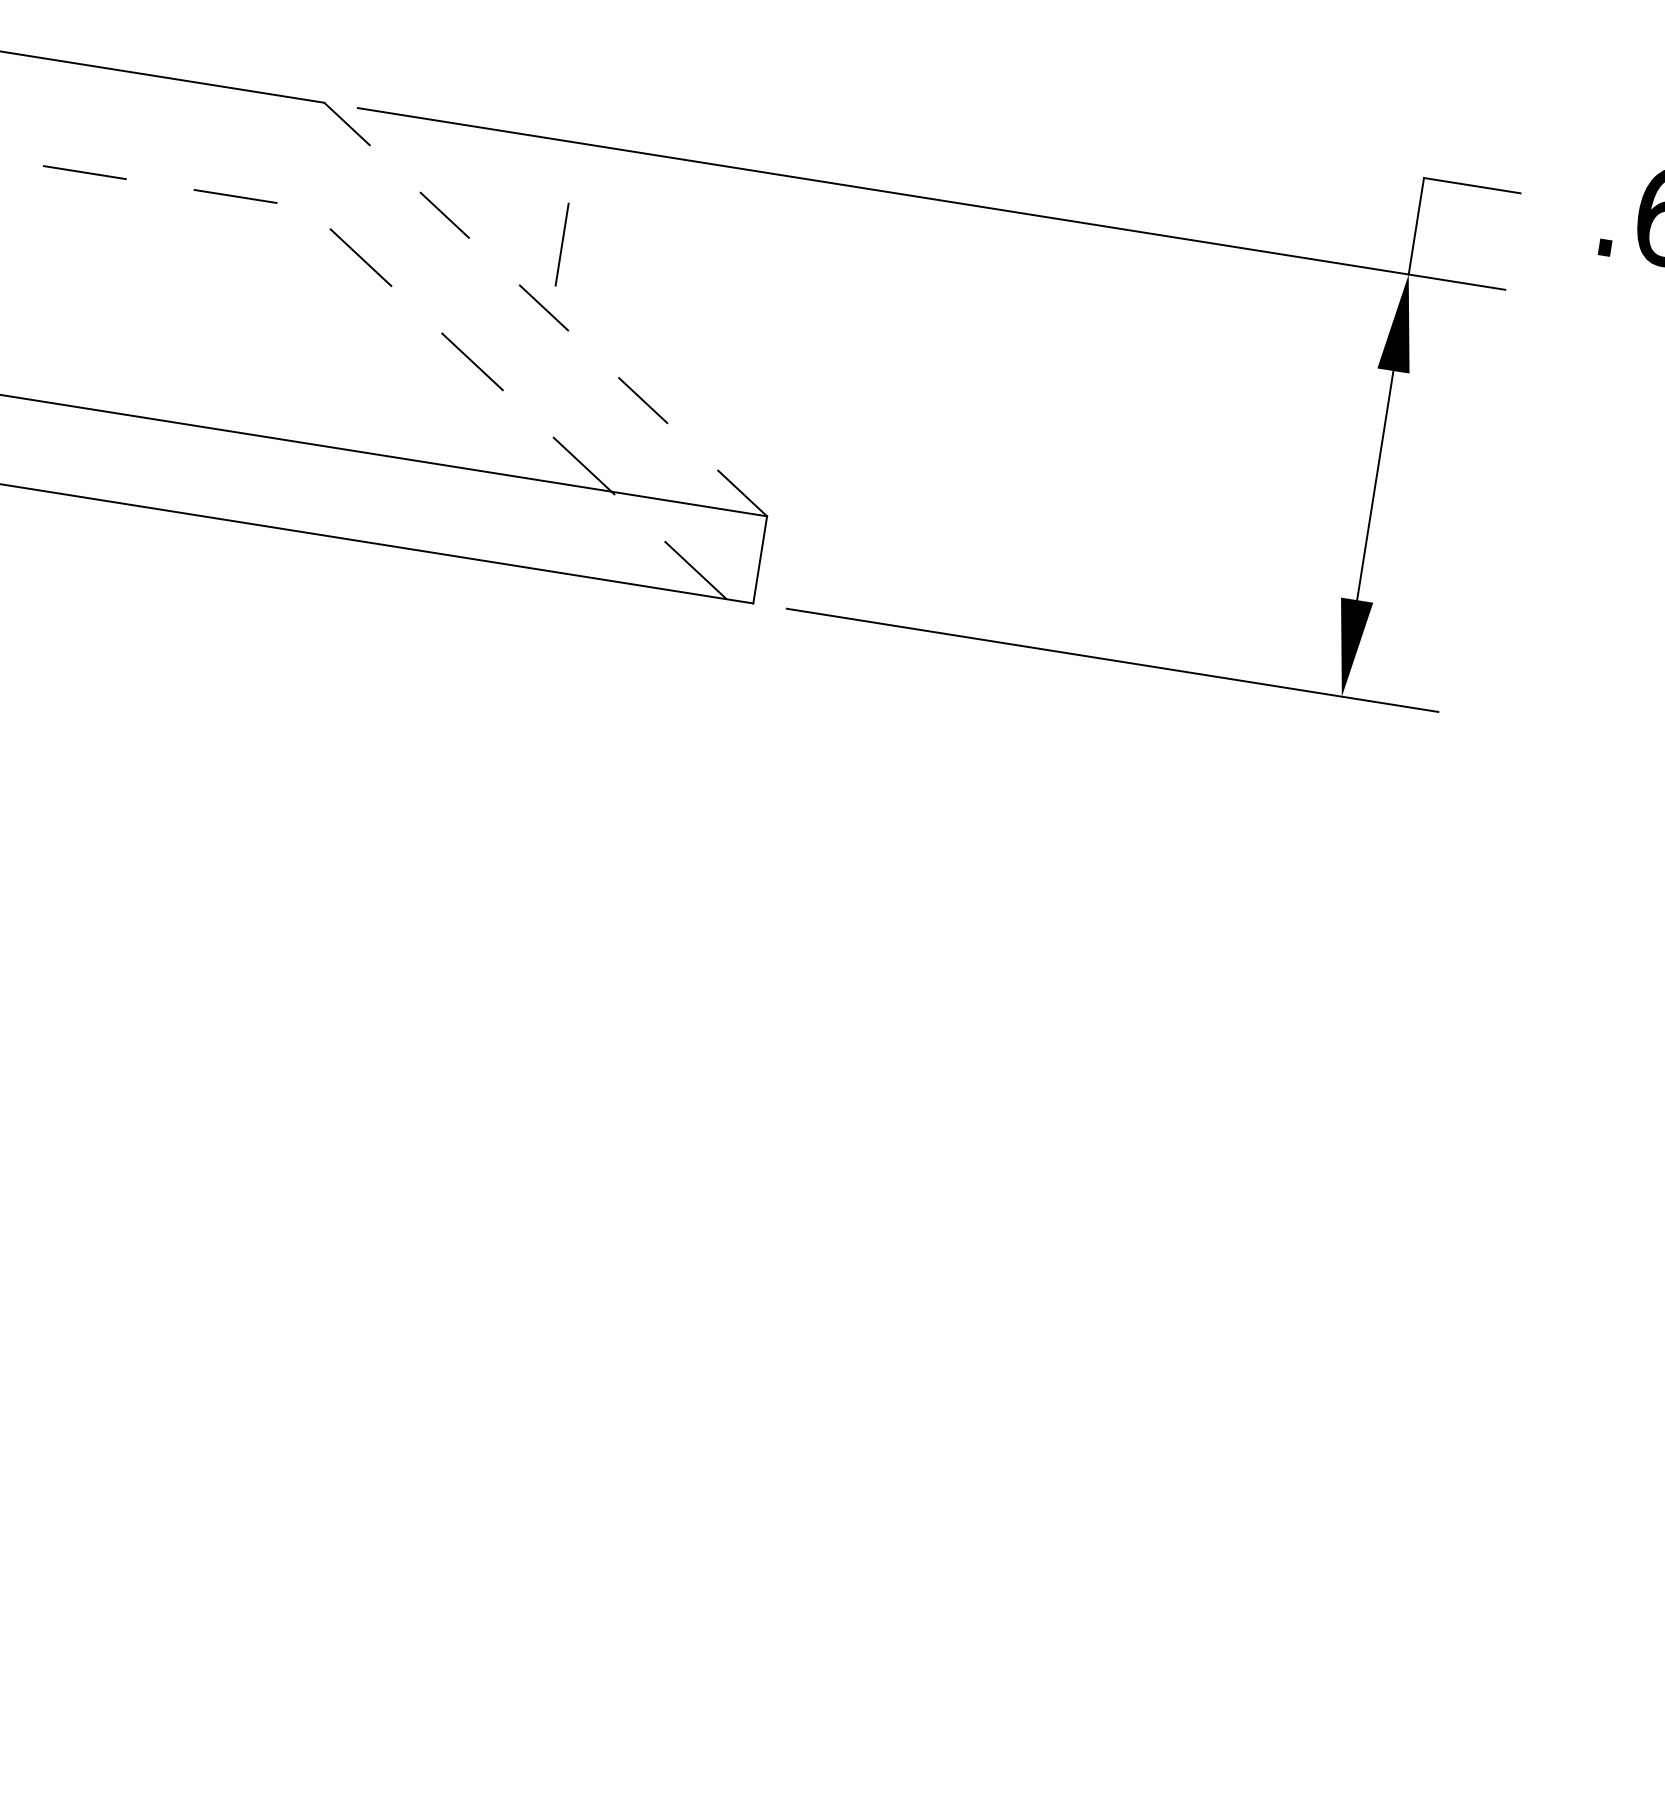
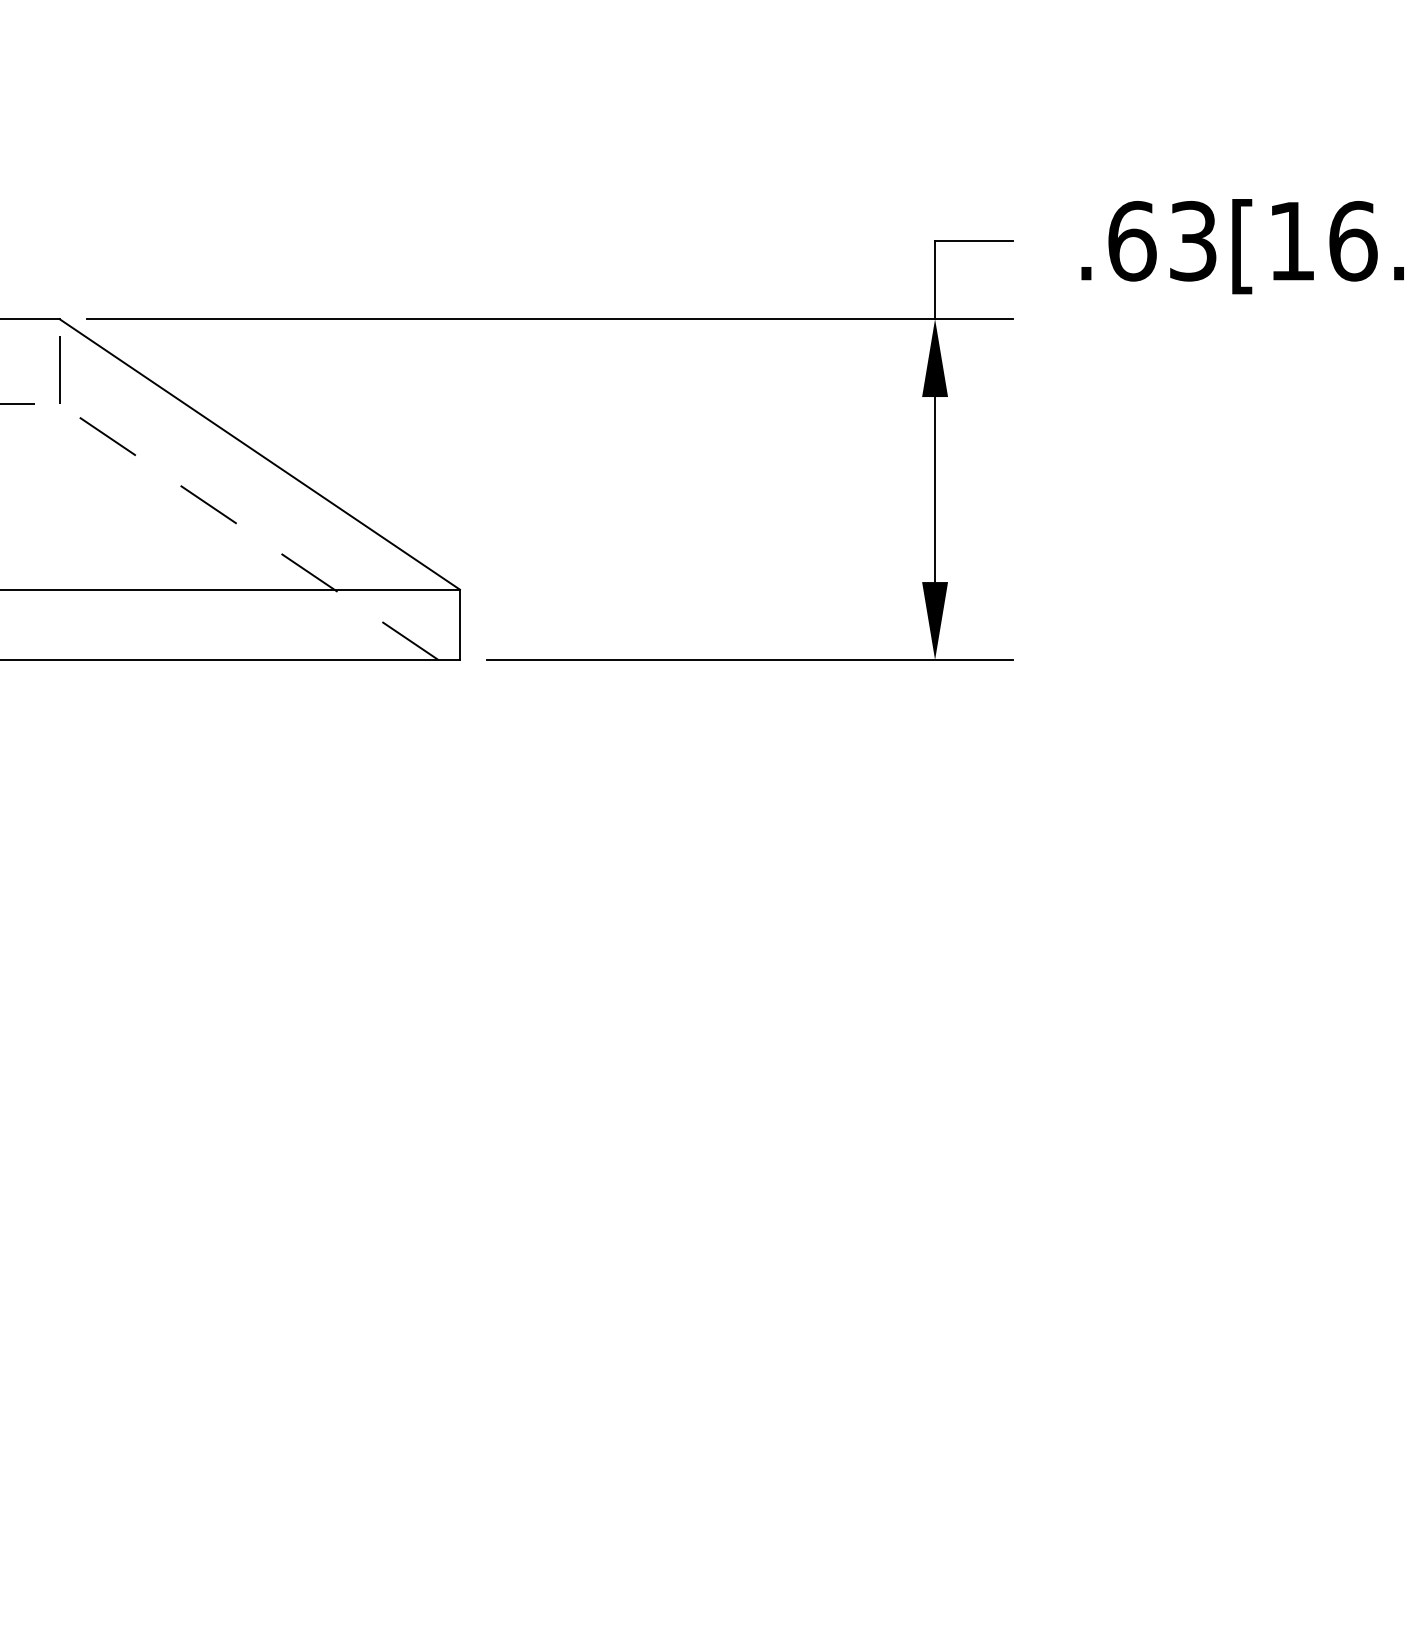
line: (562, 243) -> (59, 369), moved
line: (545, 309) -> (259, 454), dashed -> solid

